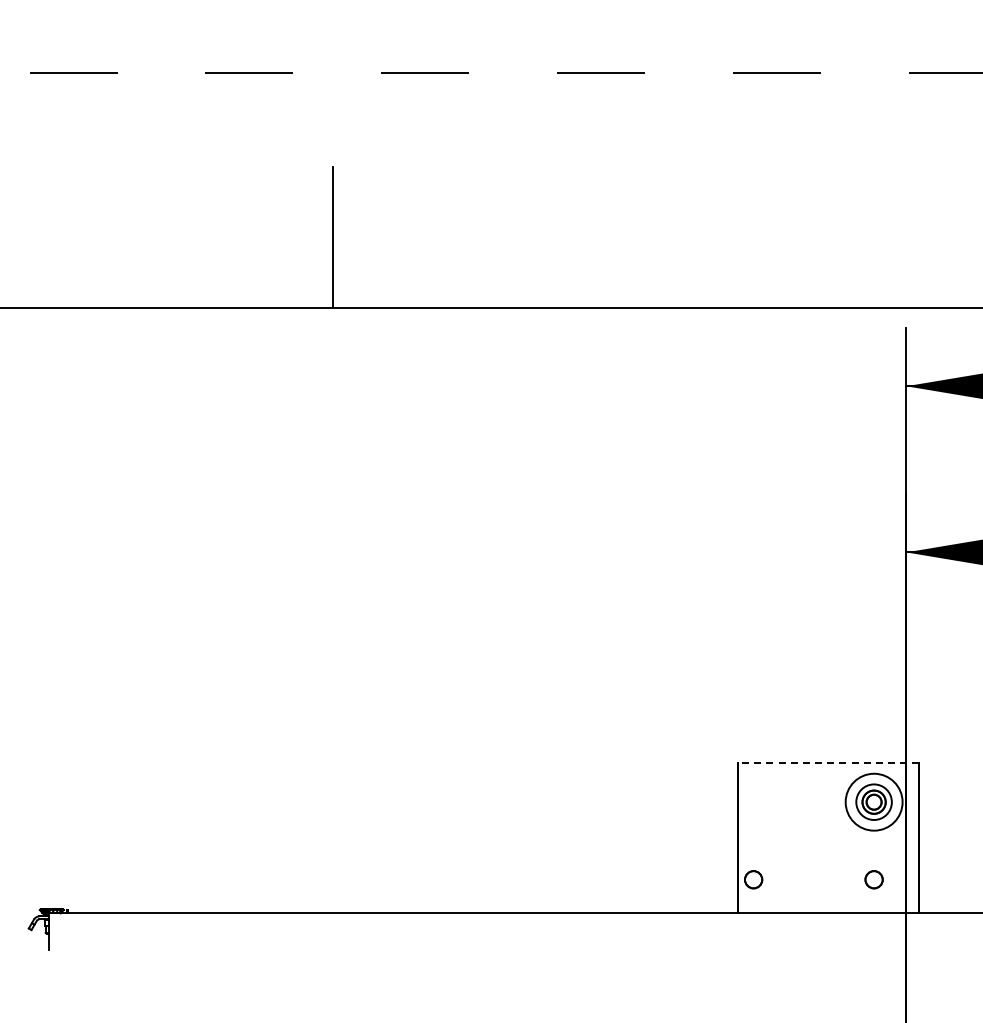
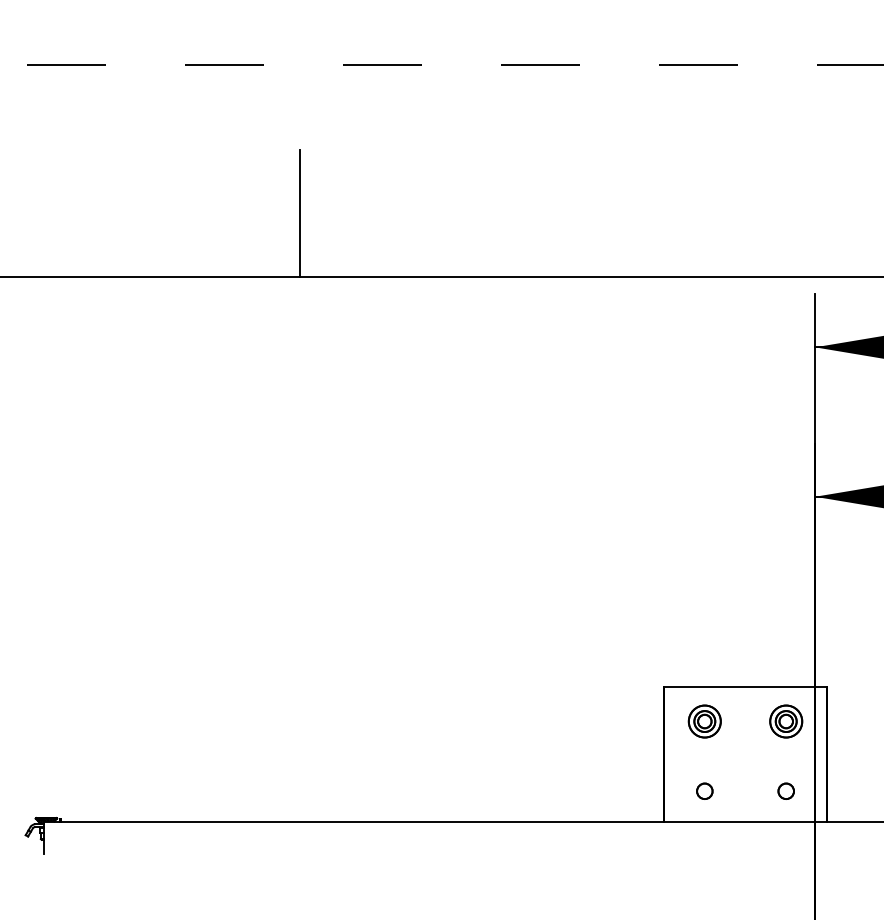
line: (828, 763) -> (745, 686), dashed -> solid
part: (783, 801) -> (704, 720), added
circle: (873, 801) -> (785, 720), size x0.62
circle: (753, 879) -> (704, 791), moved

